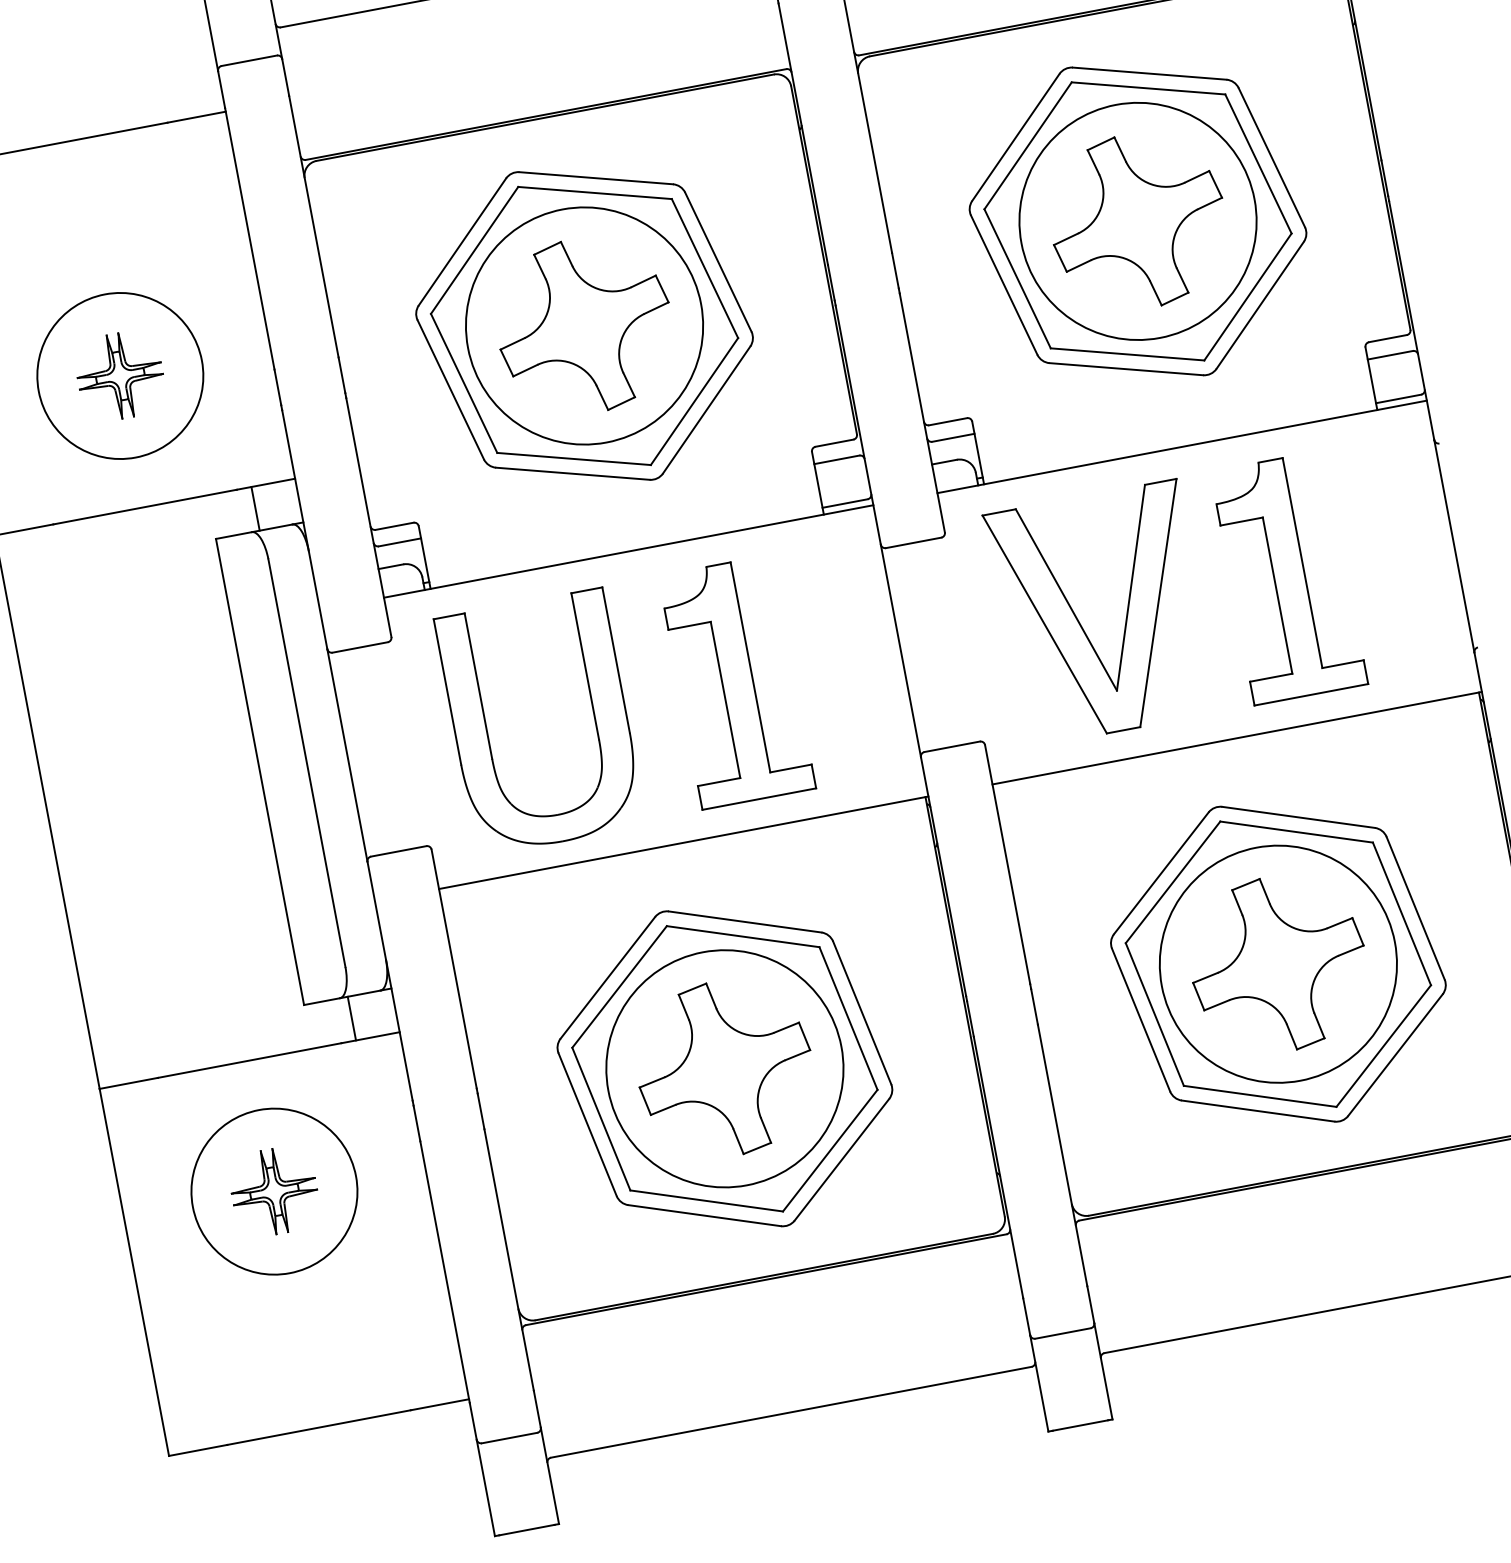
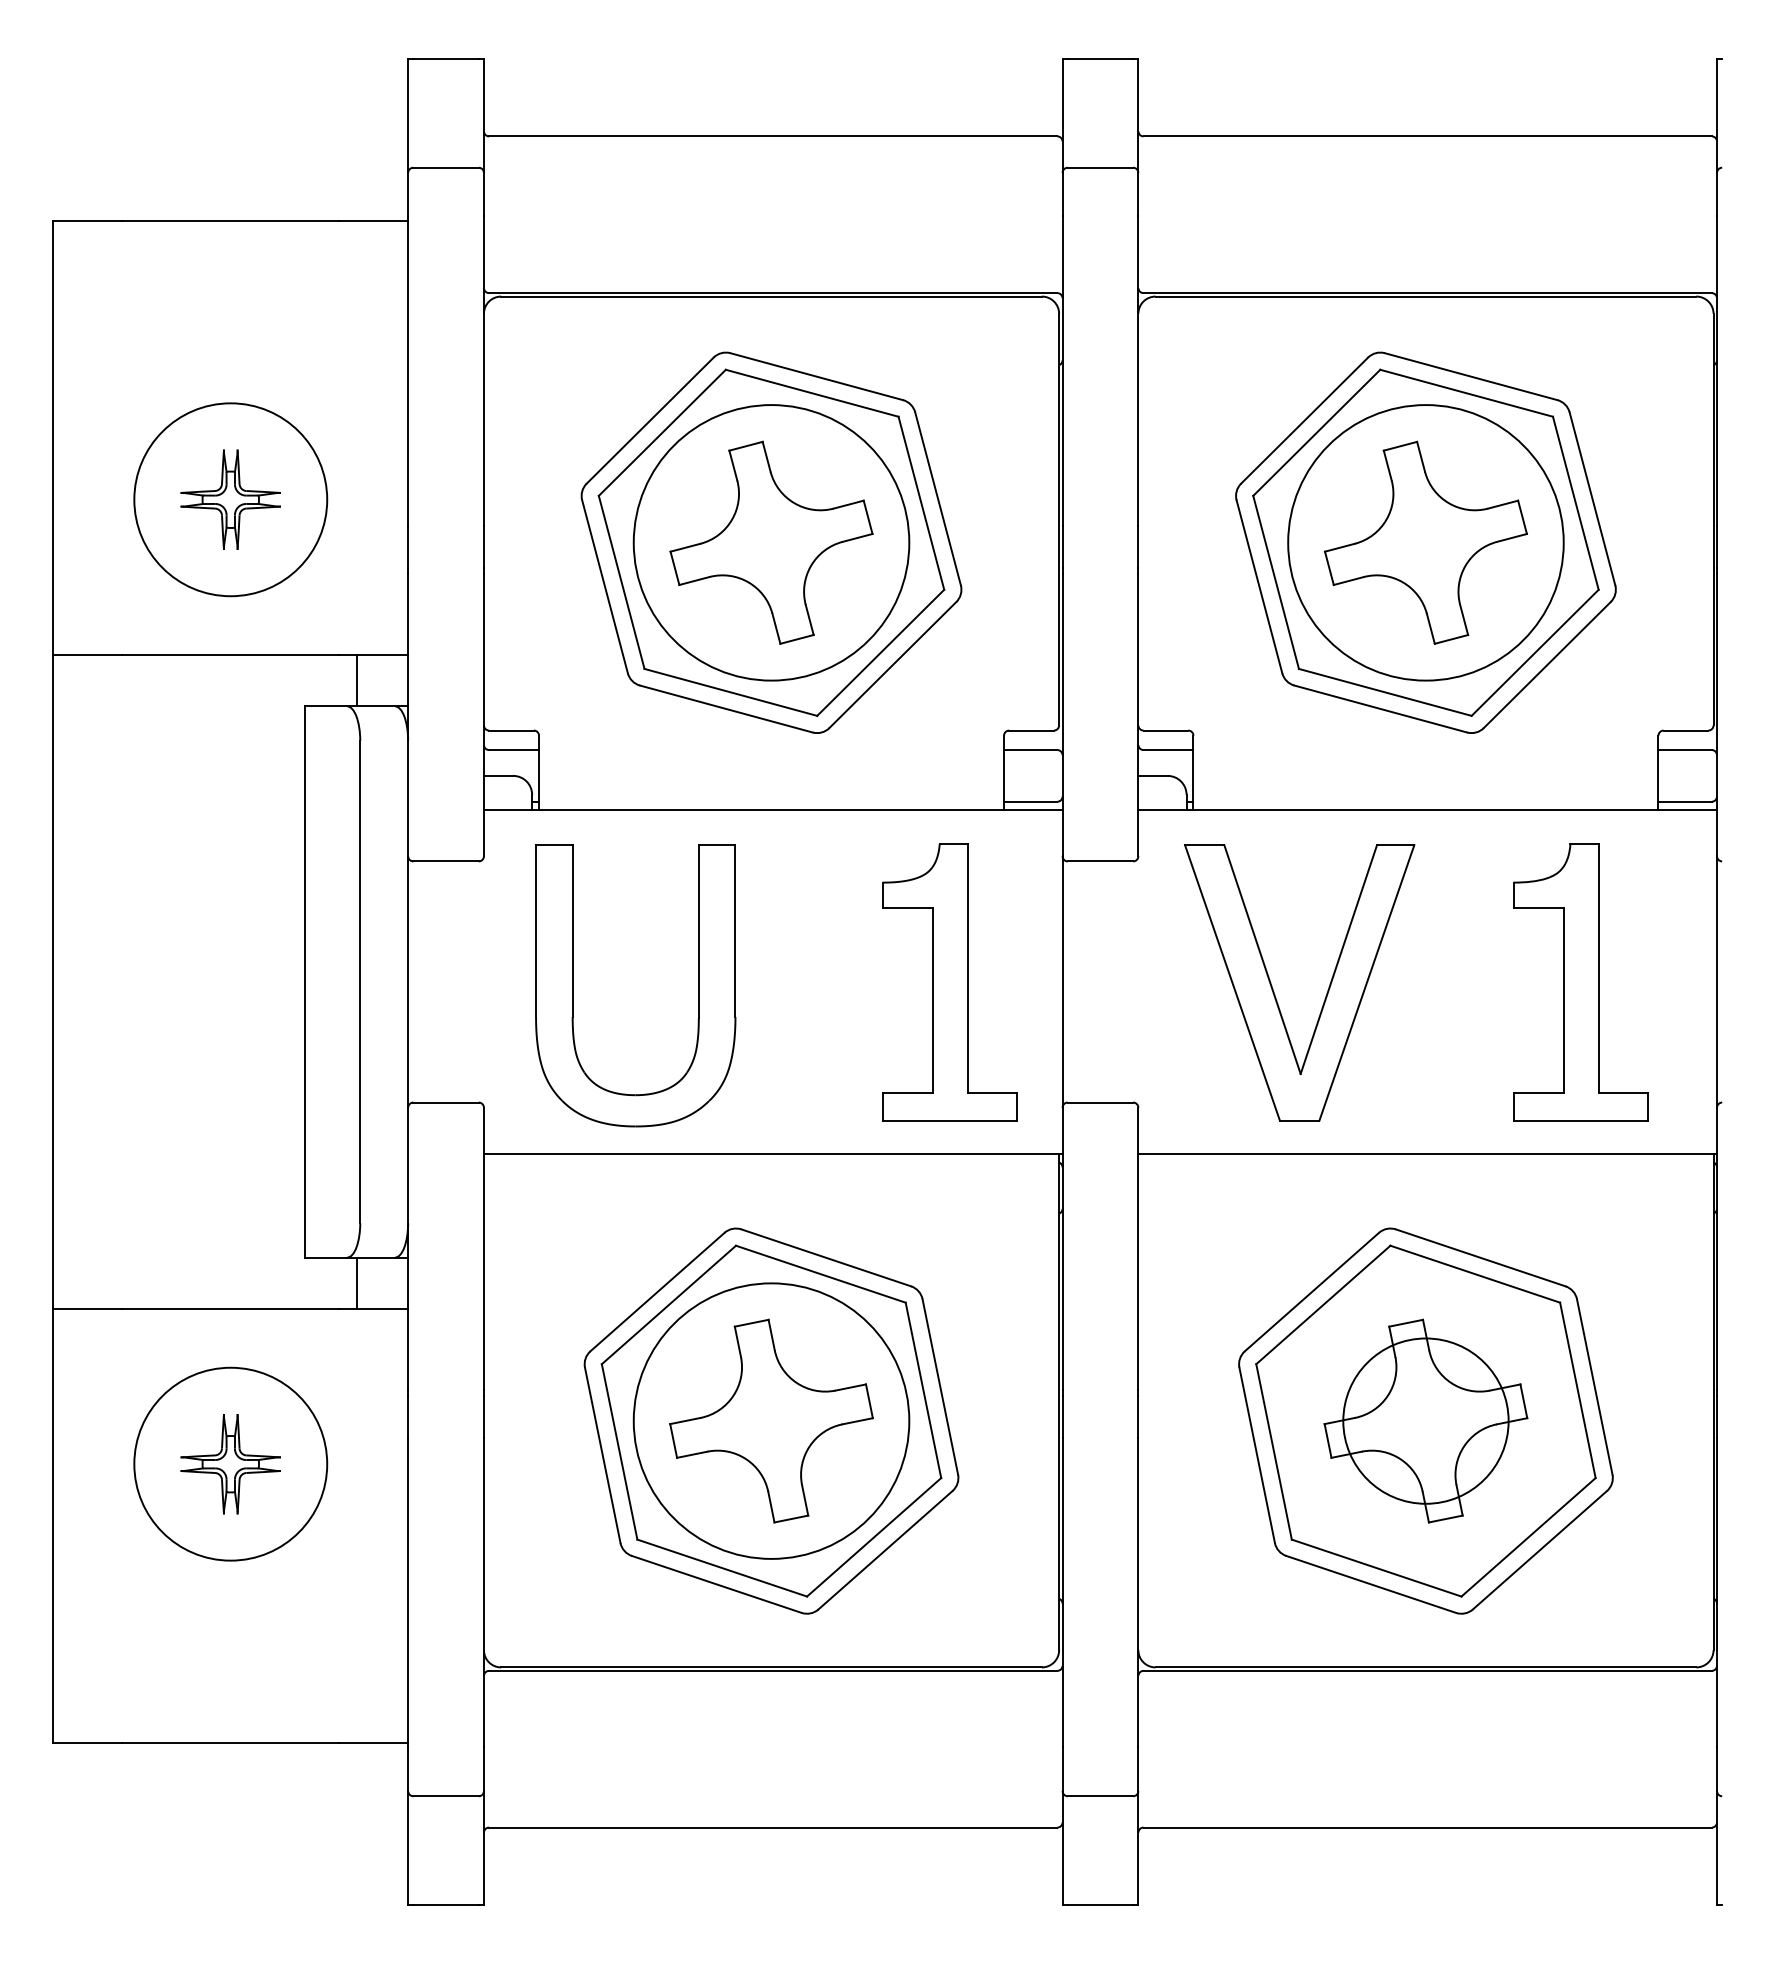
part: (1289, 577) -> (1580, 982), moved
part: (736, 682) -> (949, 982), moved
circle: (1277, 963) -> (1425, 1420), size x0.6

